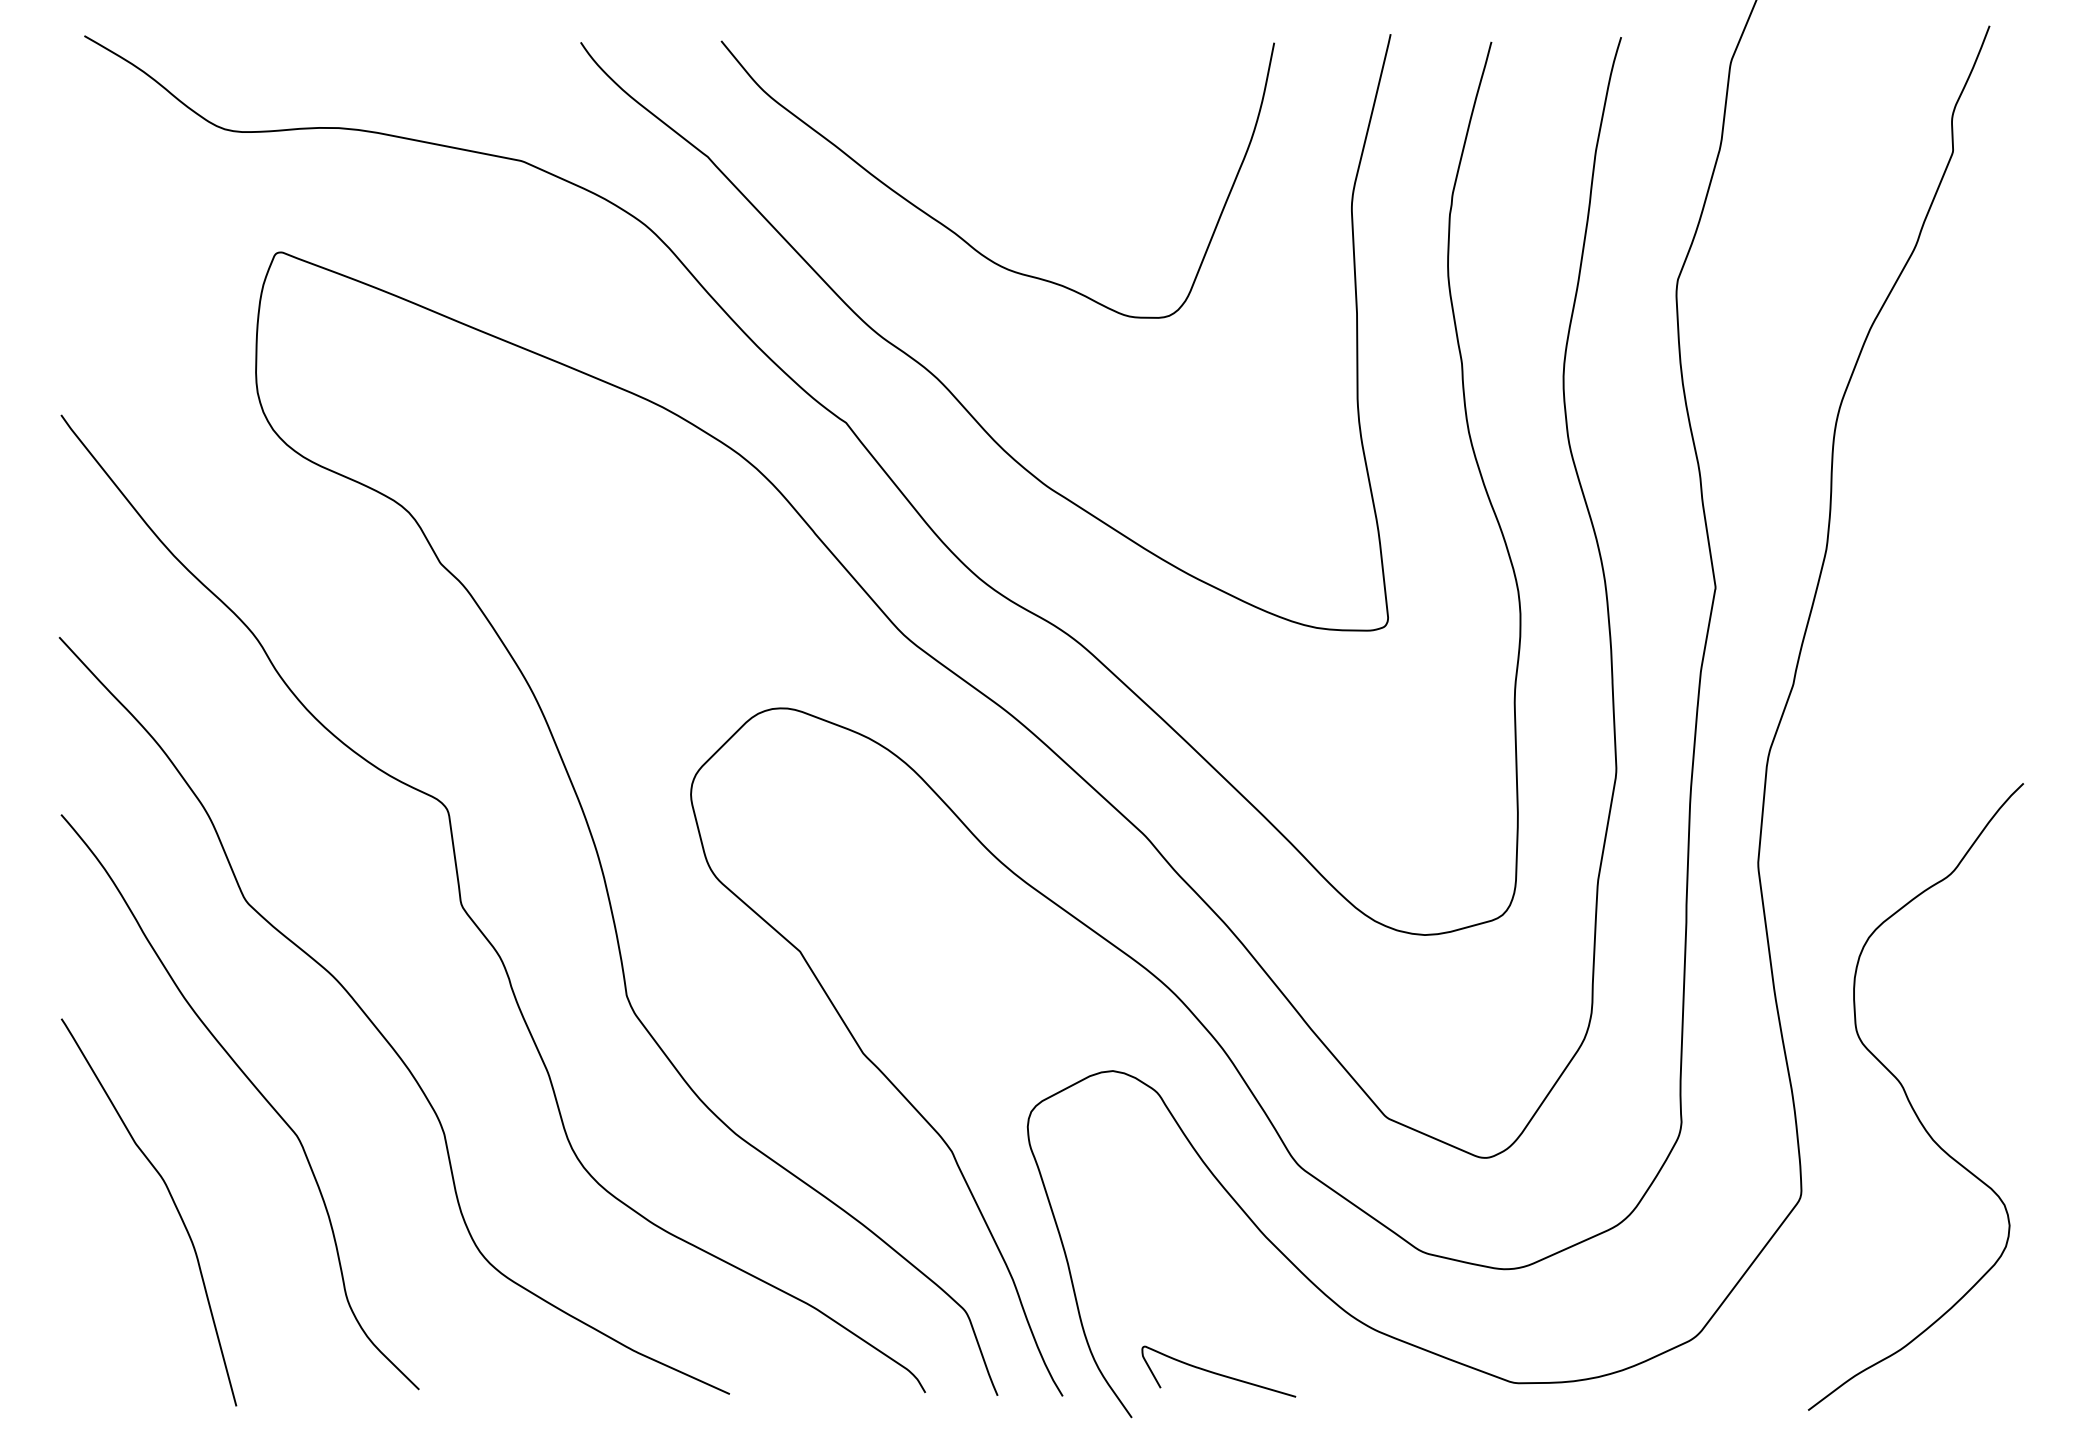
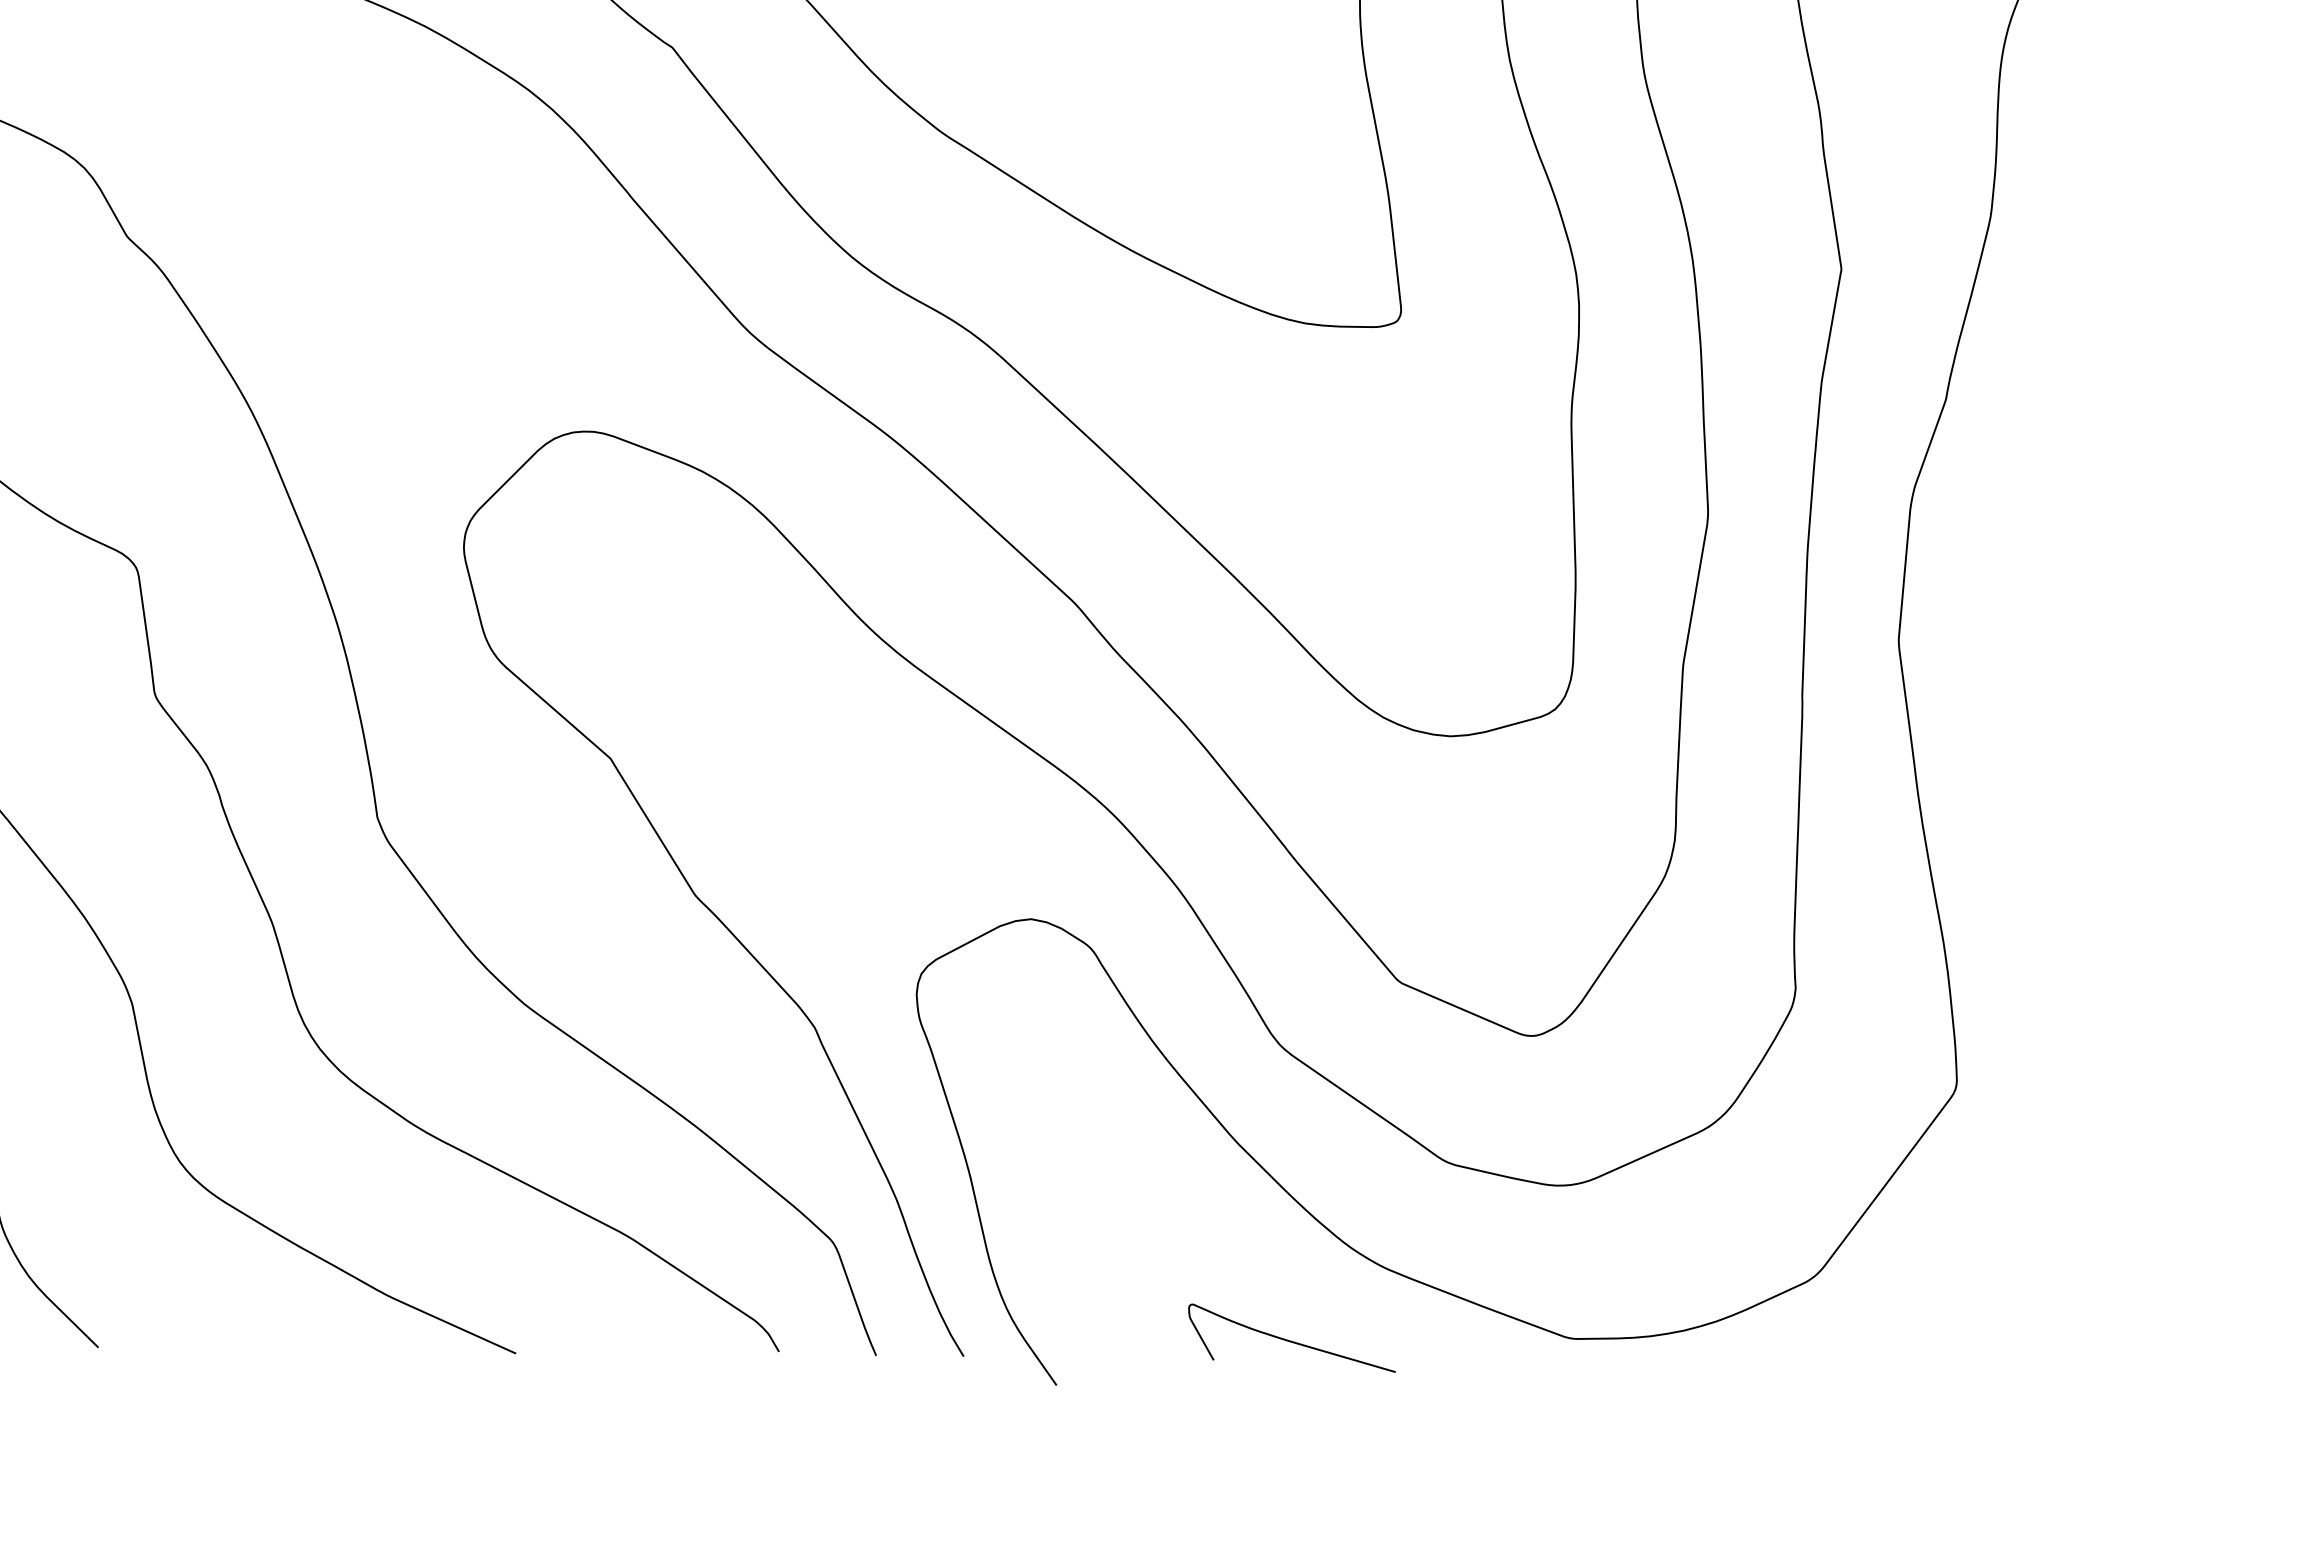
curve: (1909, 1099) -> (2102, 957), removed
curve: (1218, 1373) -> (1291, 1340), moved

